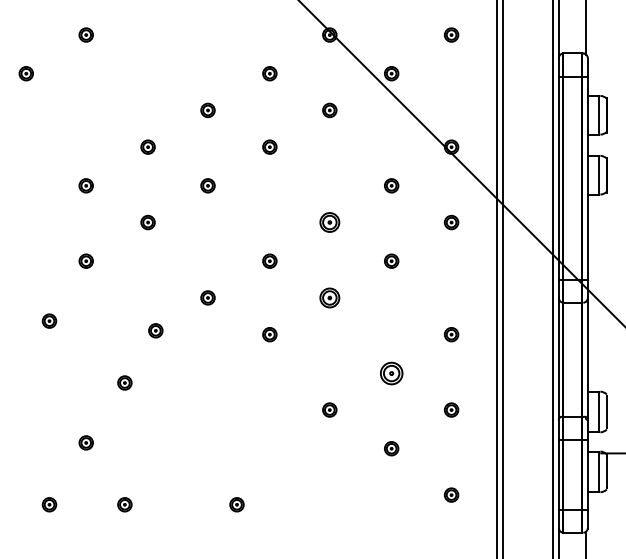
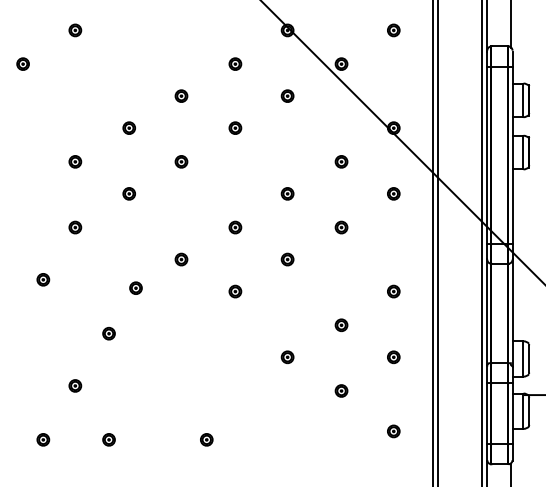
part: (329, 222) -> (287, 193), size x0.71
part: (329, 297) -> (287, 259), size x0.71
part: (391, 372) -> (341, 324), size x0.62

